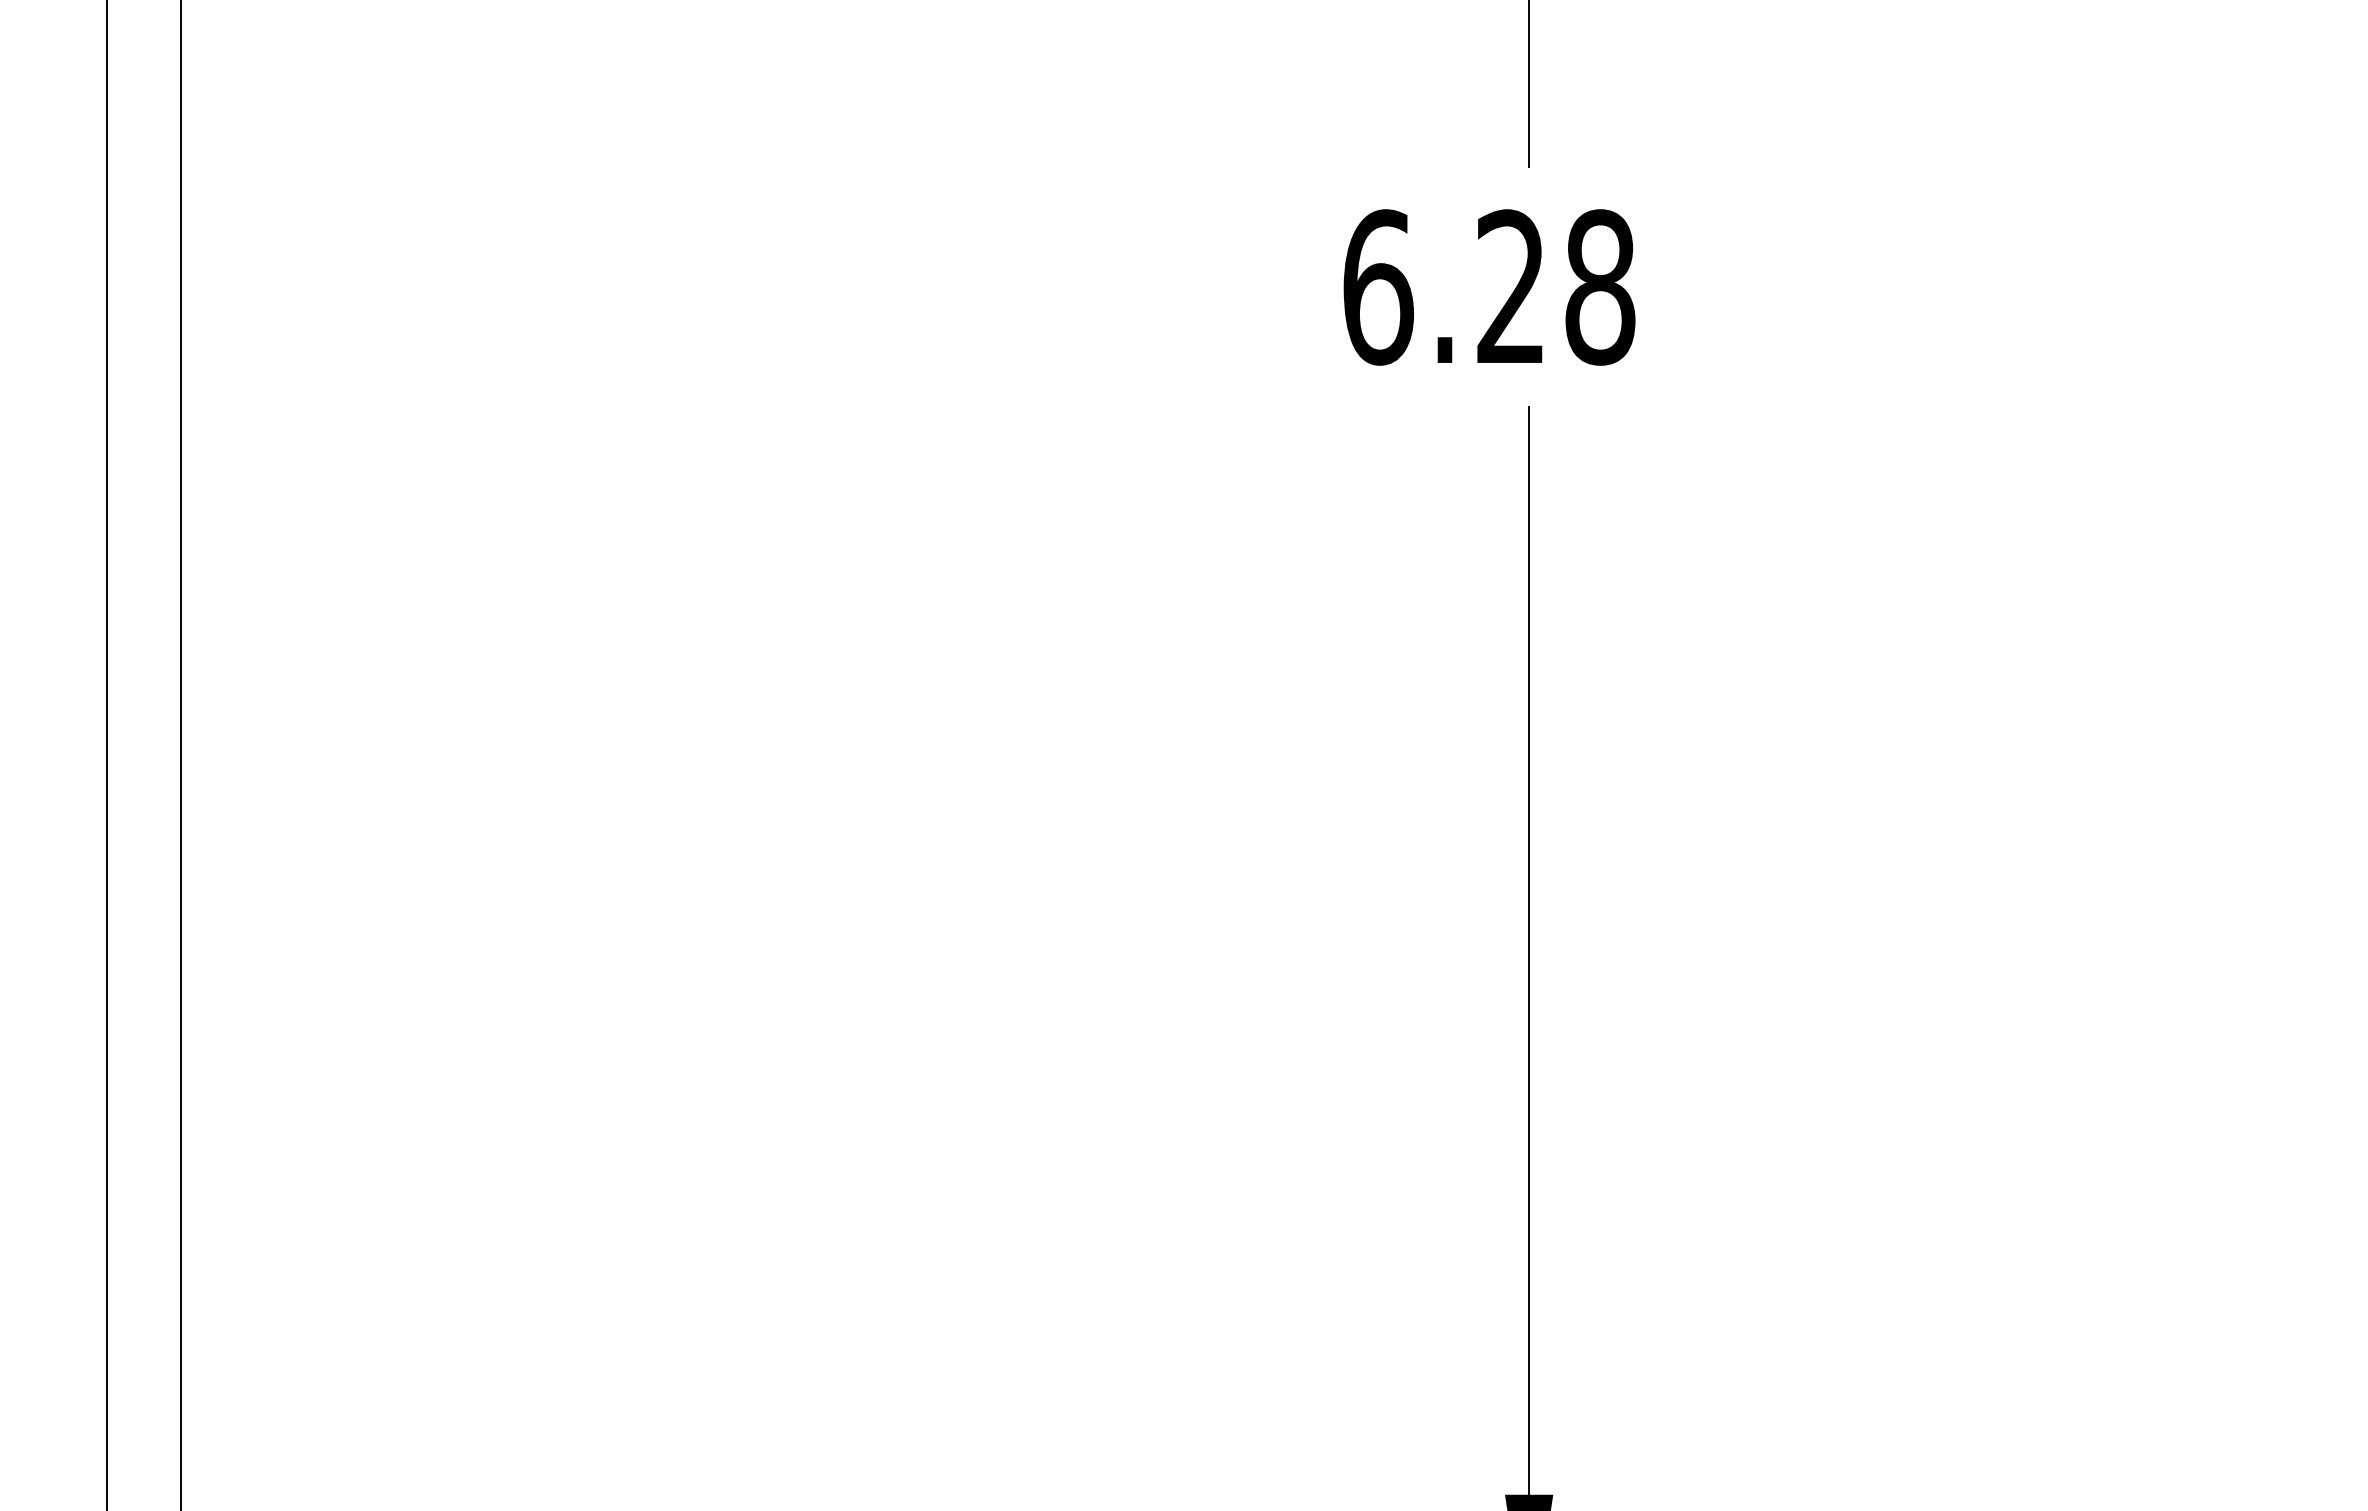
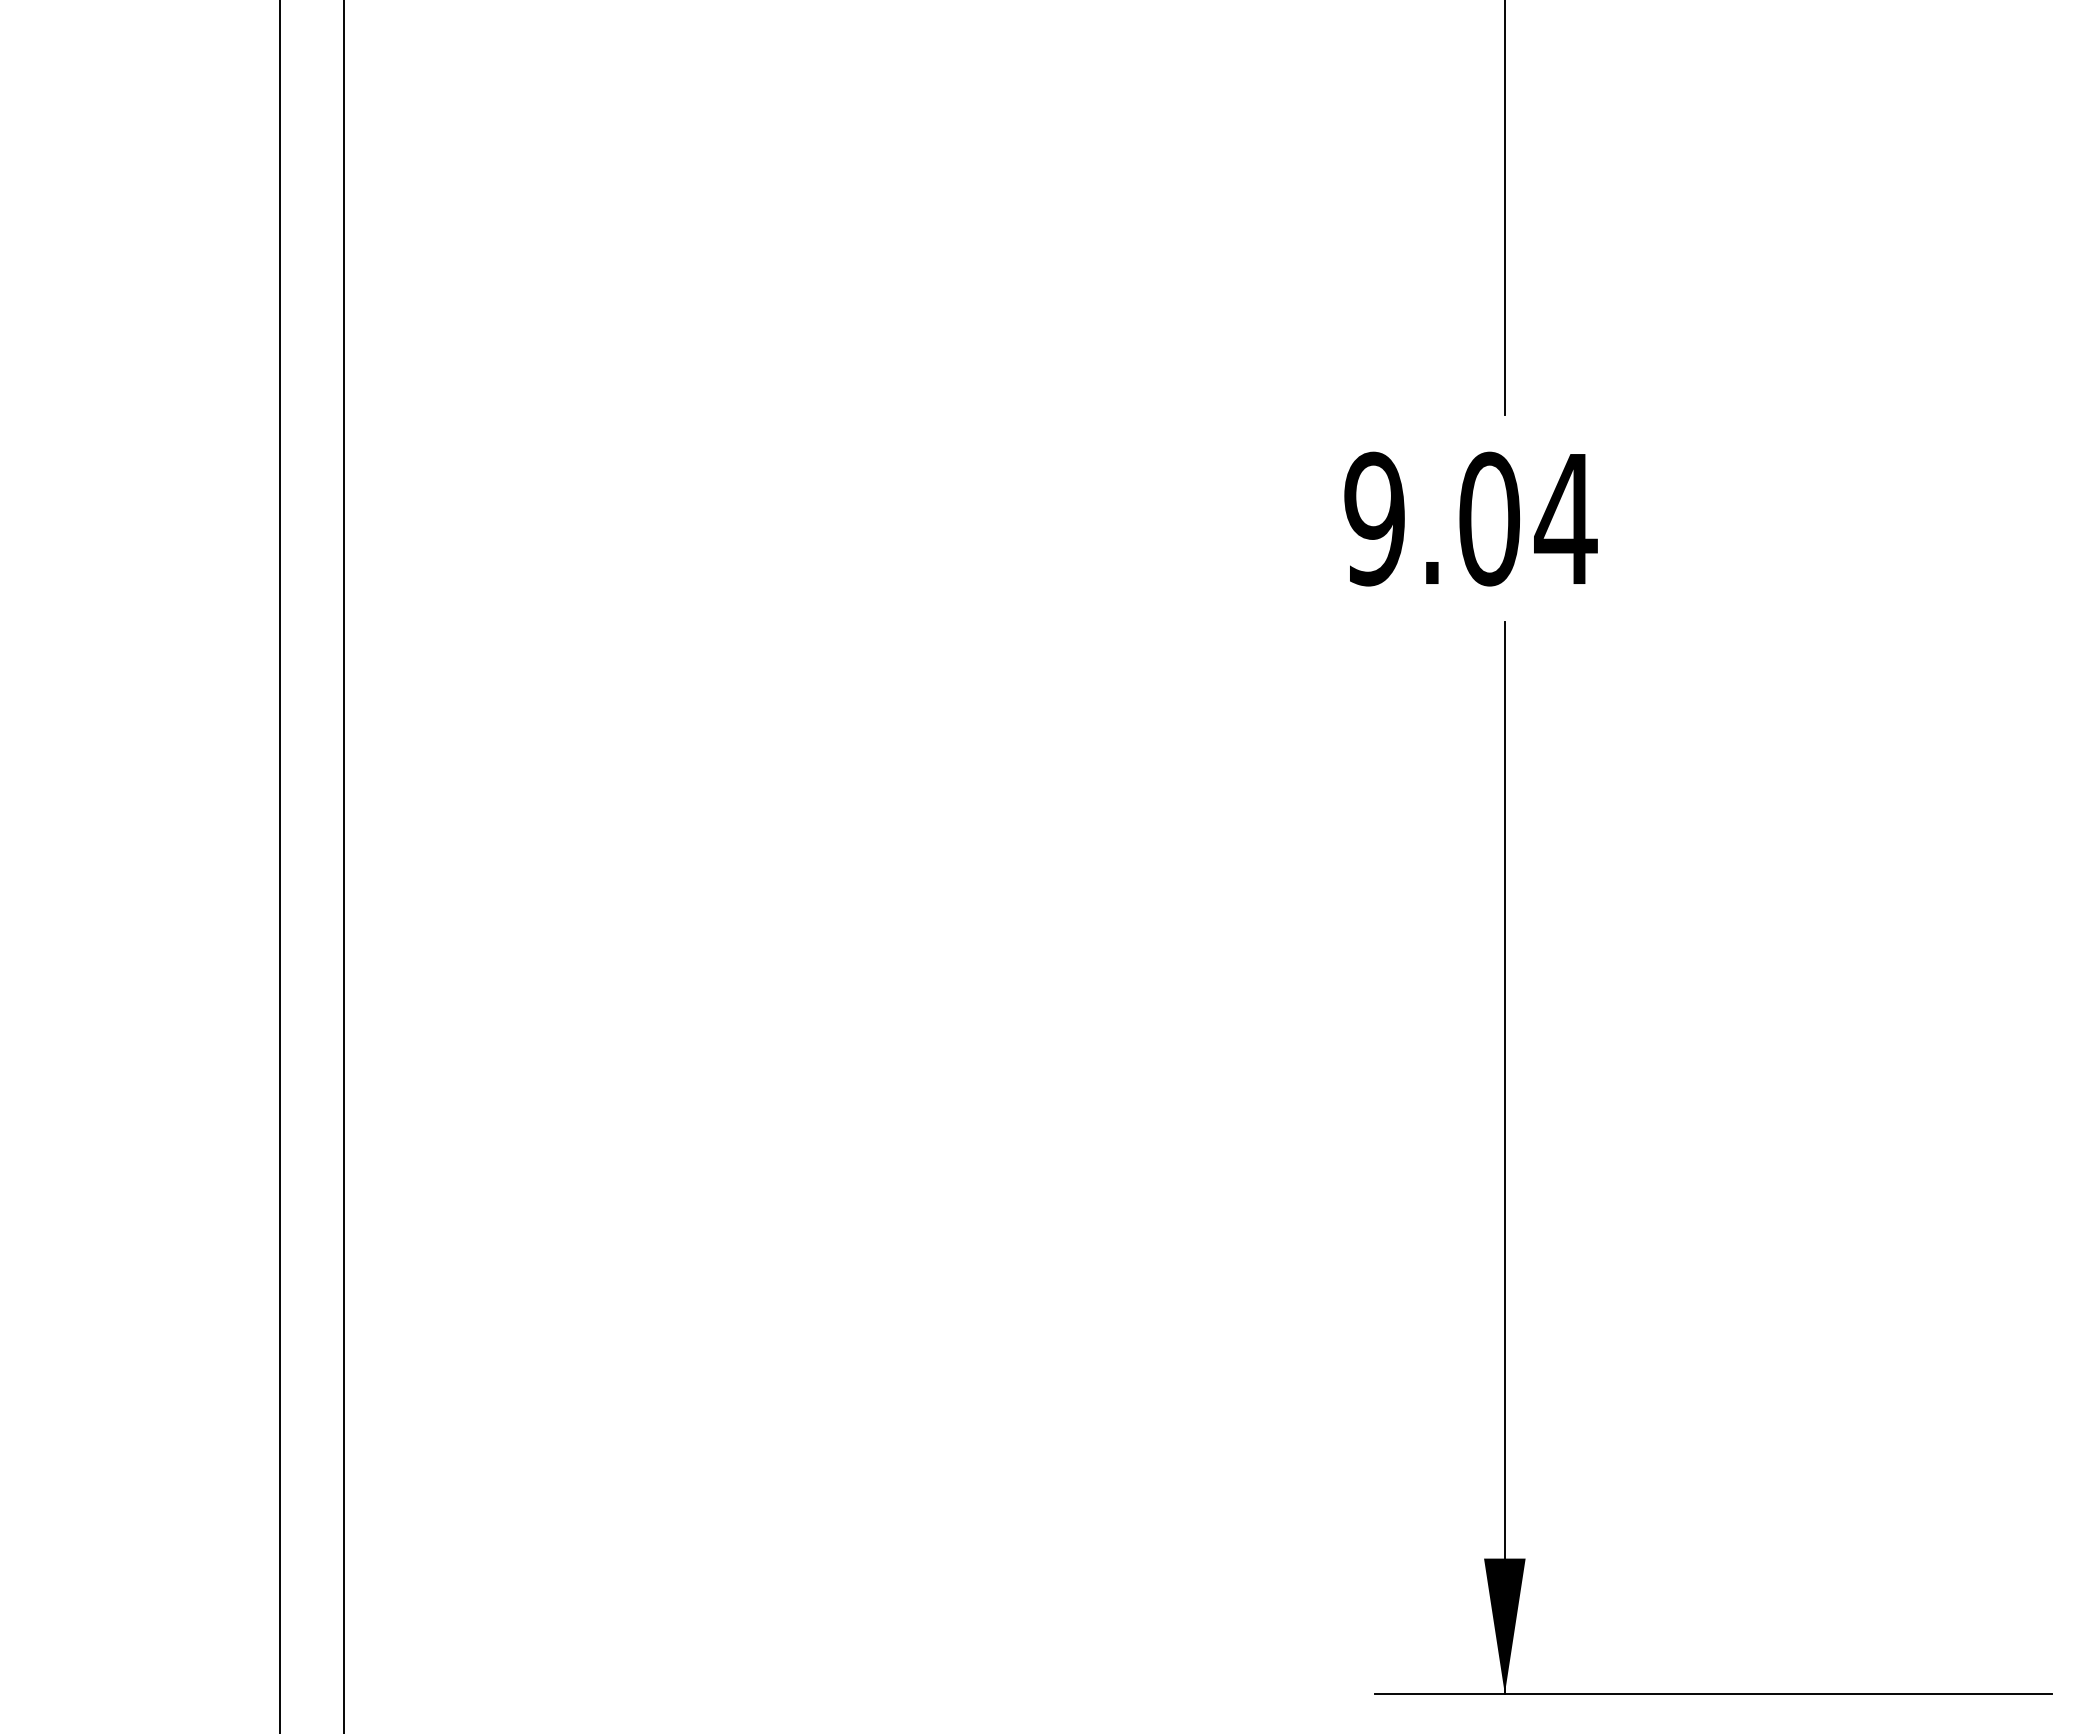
text: (1489, 286) -> (1470, 518), 6.28 -> 9.04

